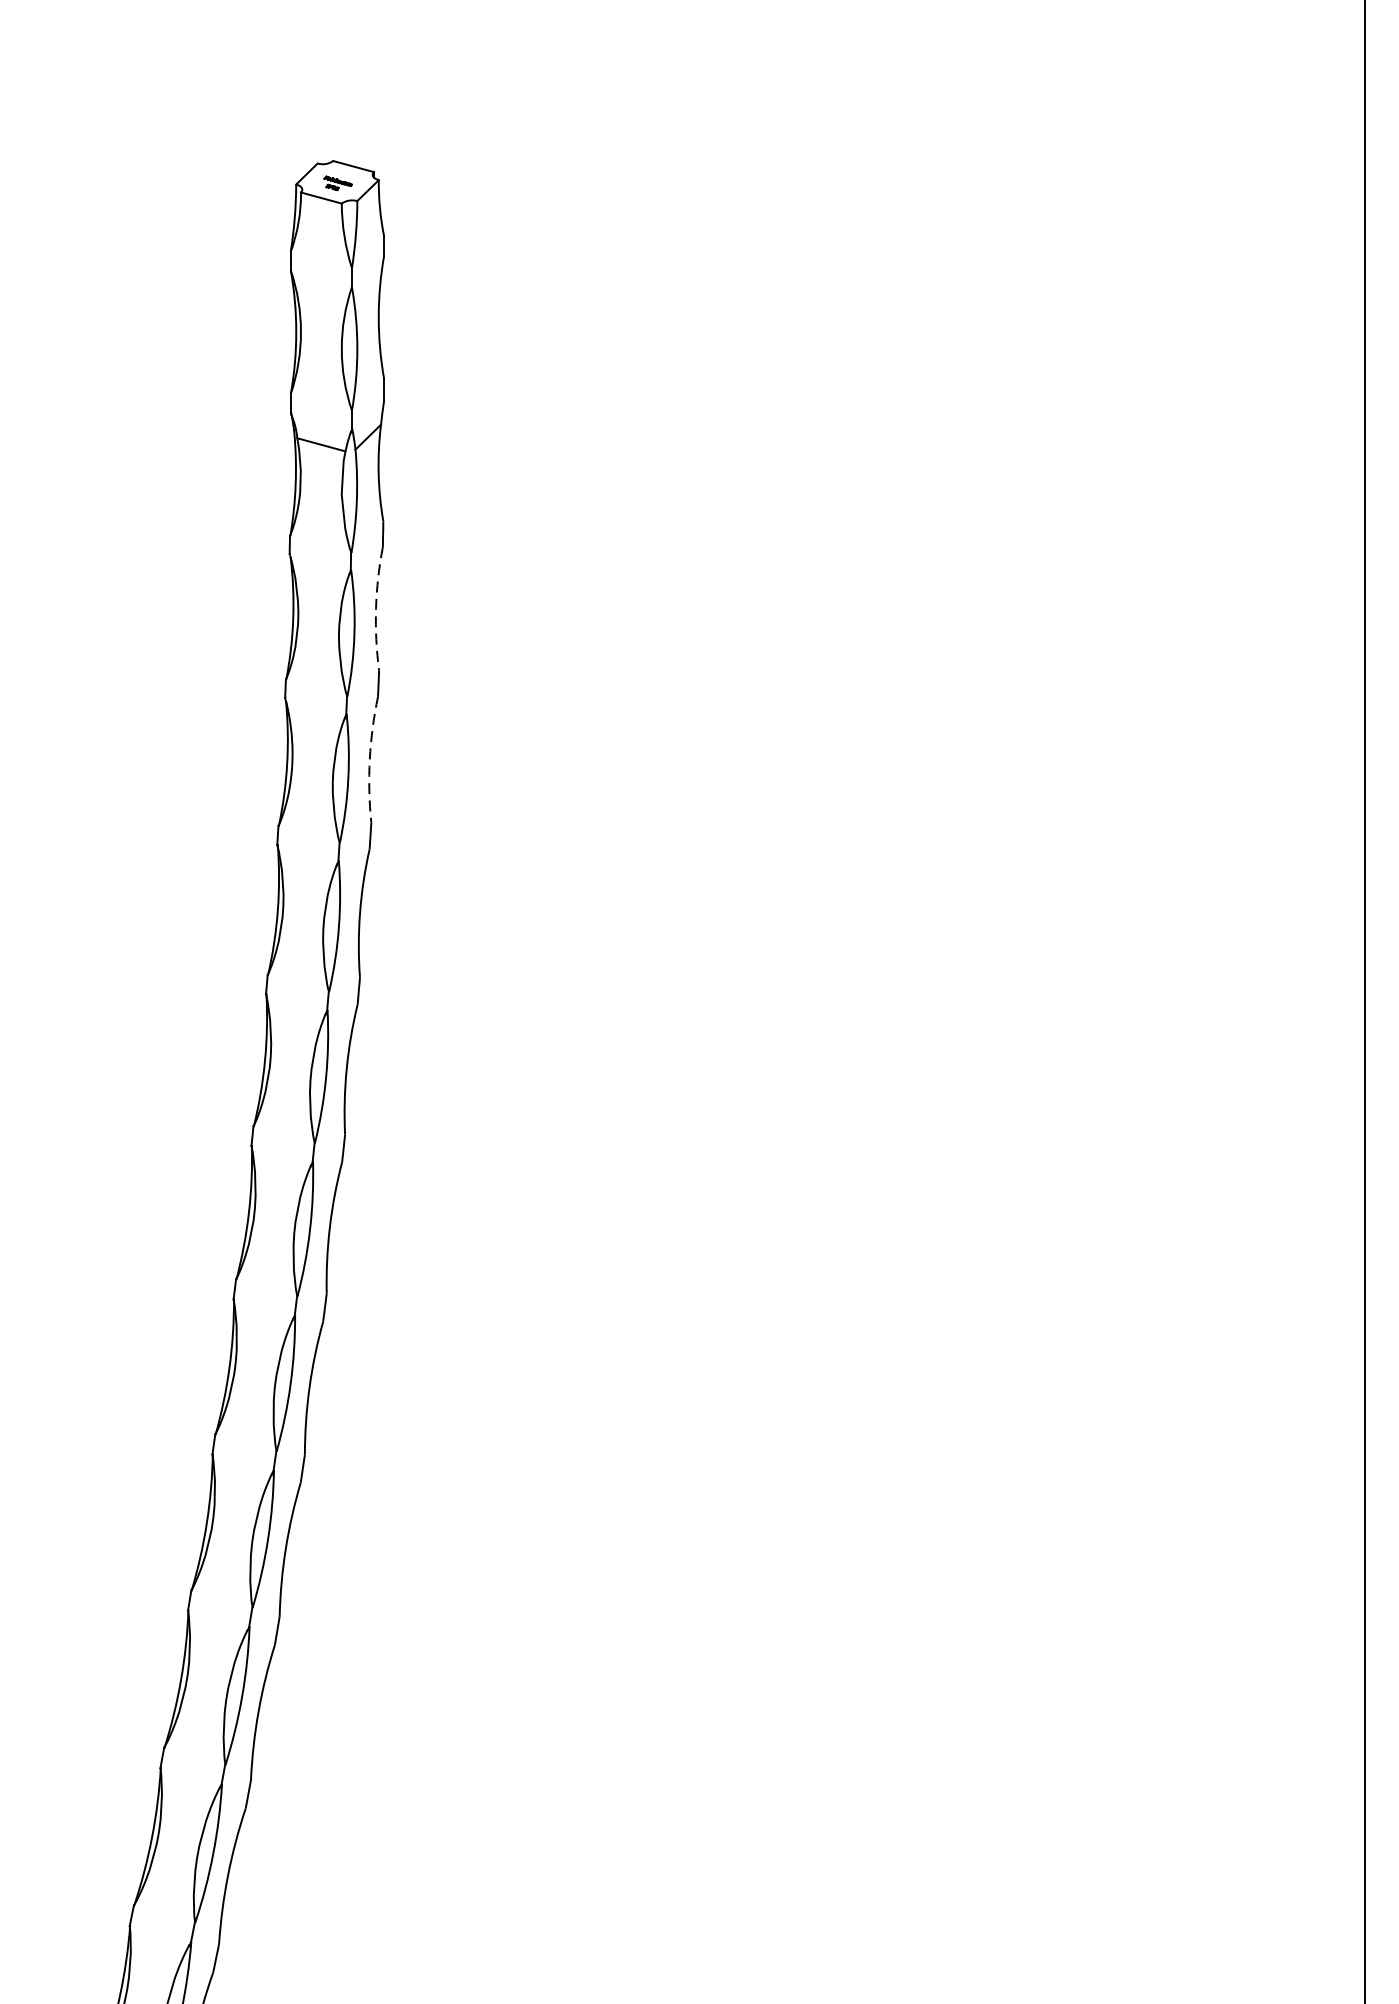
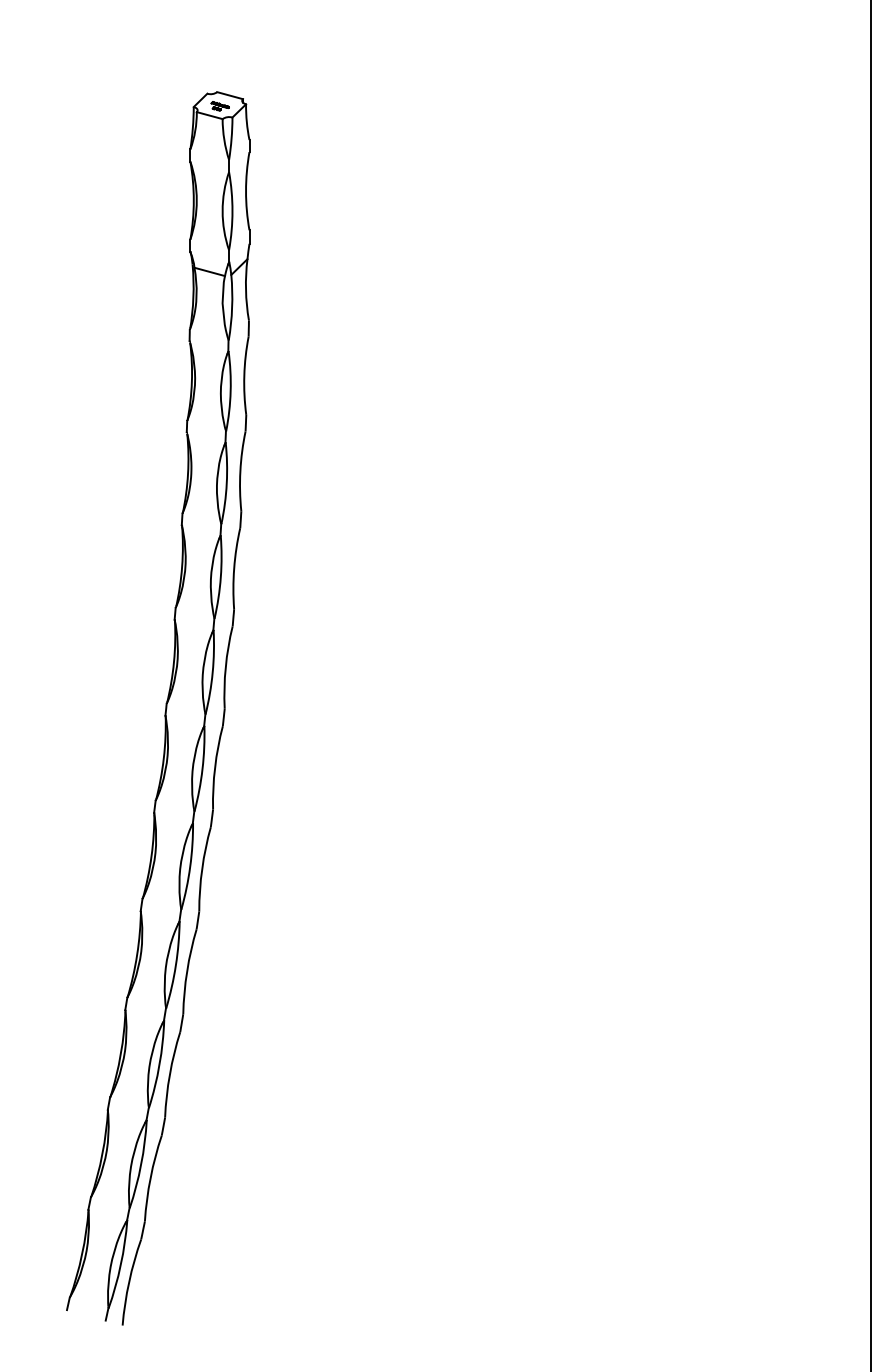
arc: (376, 608) -> (244, 375), dashed -> solid
arc: (369, 759) -> (240, 471), dashed -> solid

